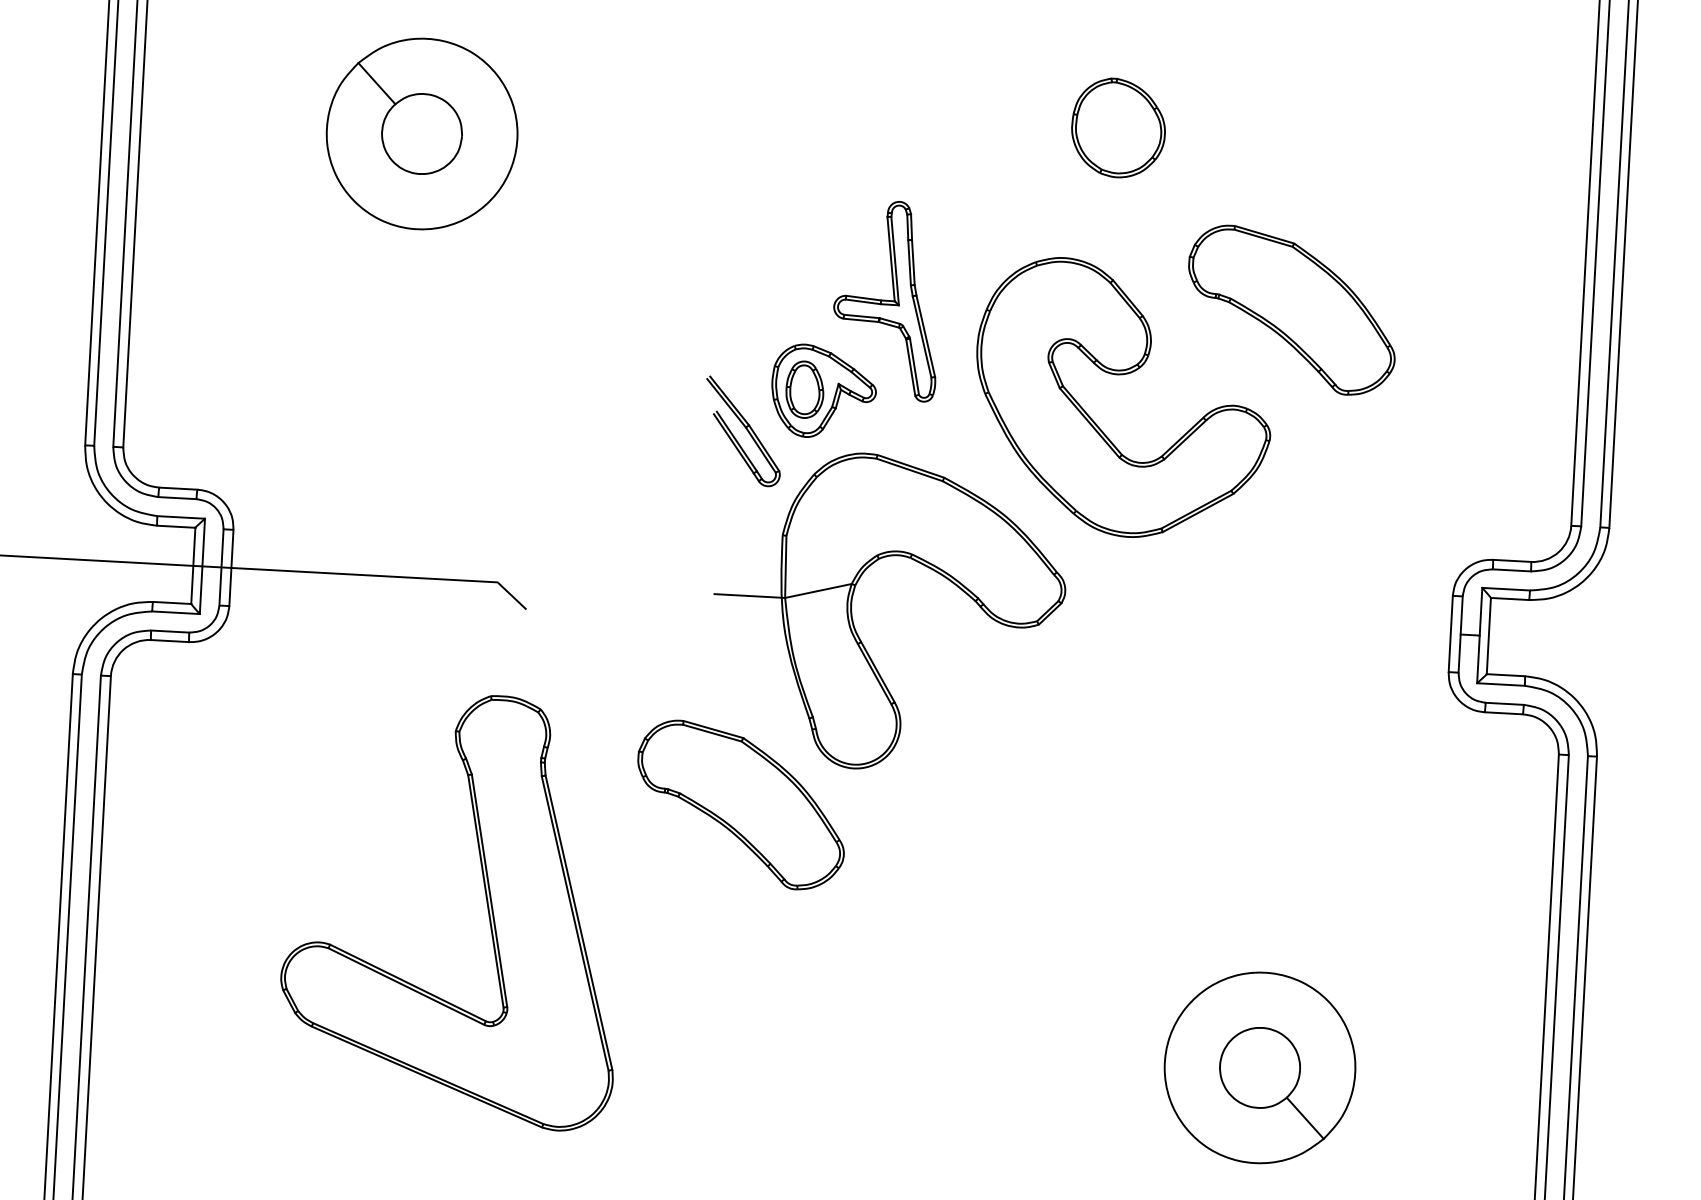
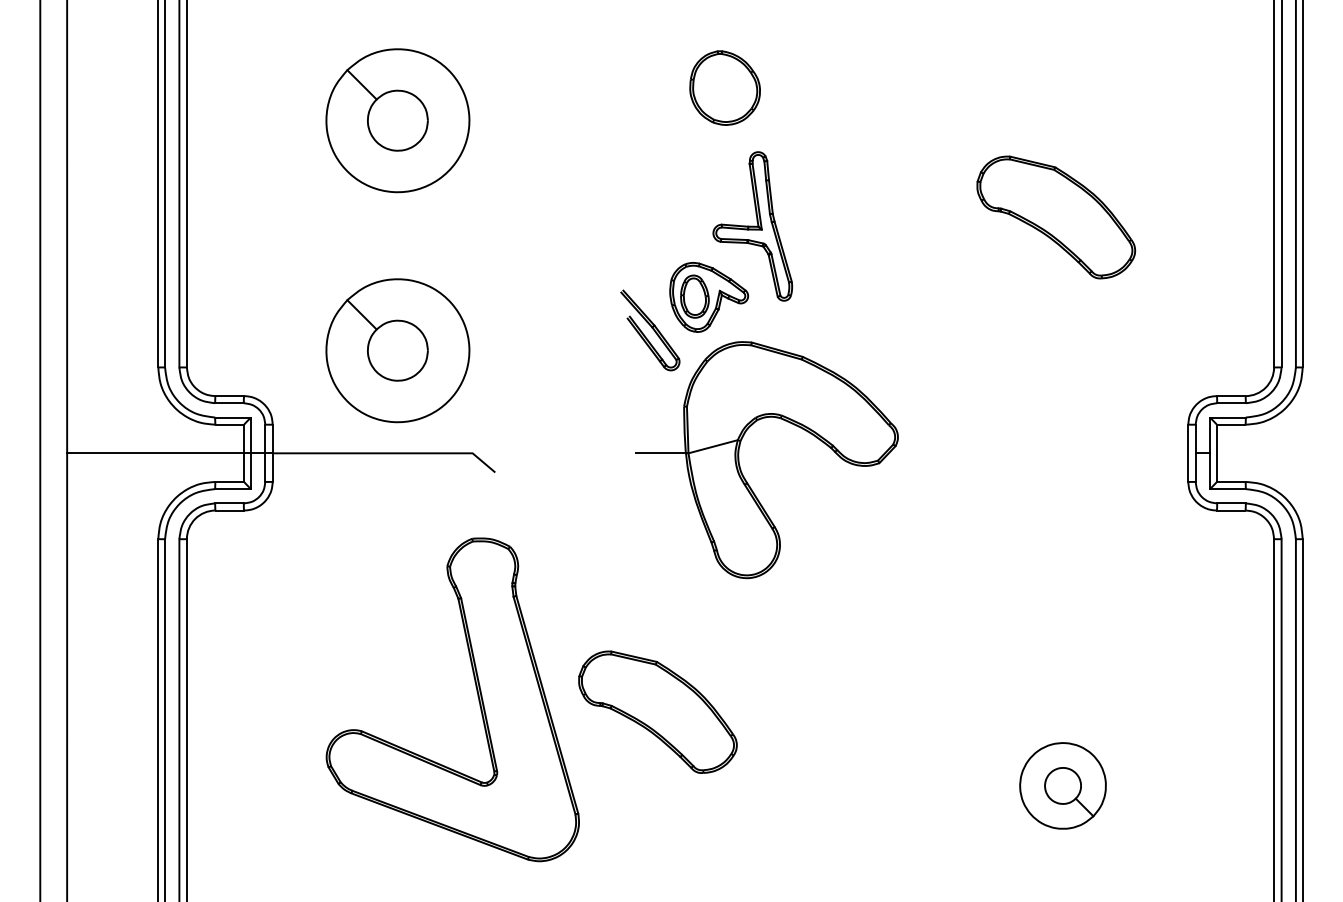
part: (1117, 127) -> (724, 87), moved
part: (1121, 375) -> (931, 273), removed
part: (404, 440) -> (397, 350), added
part: (740, 804) -> (657, 711), moved
part: (1259, 1067) -> (1062, 785), size x0.6

